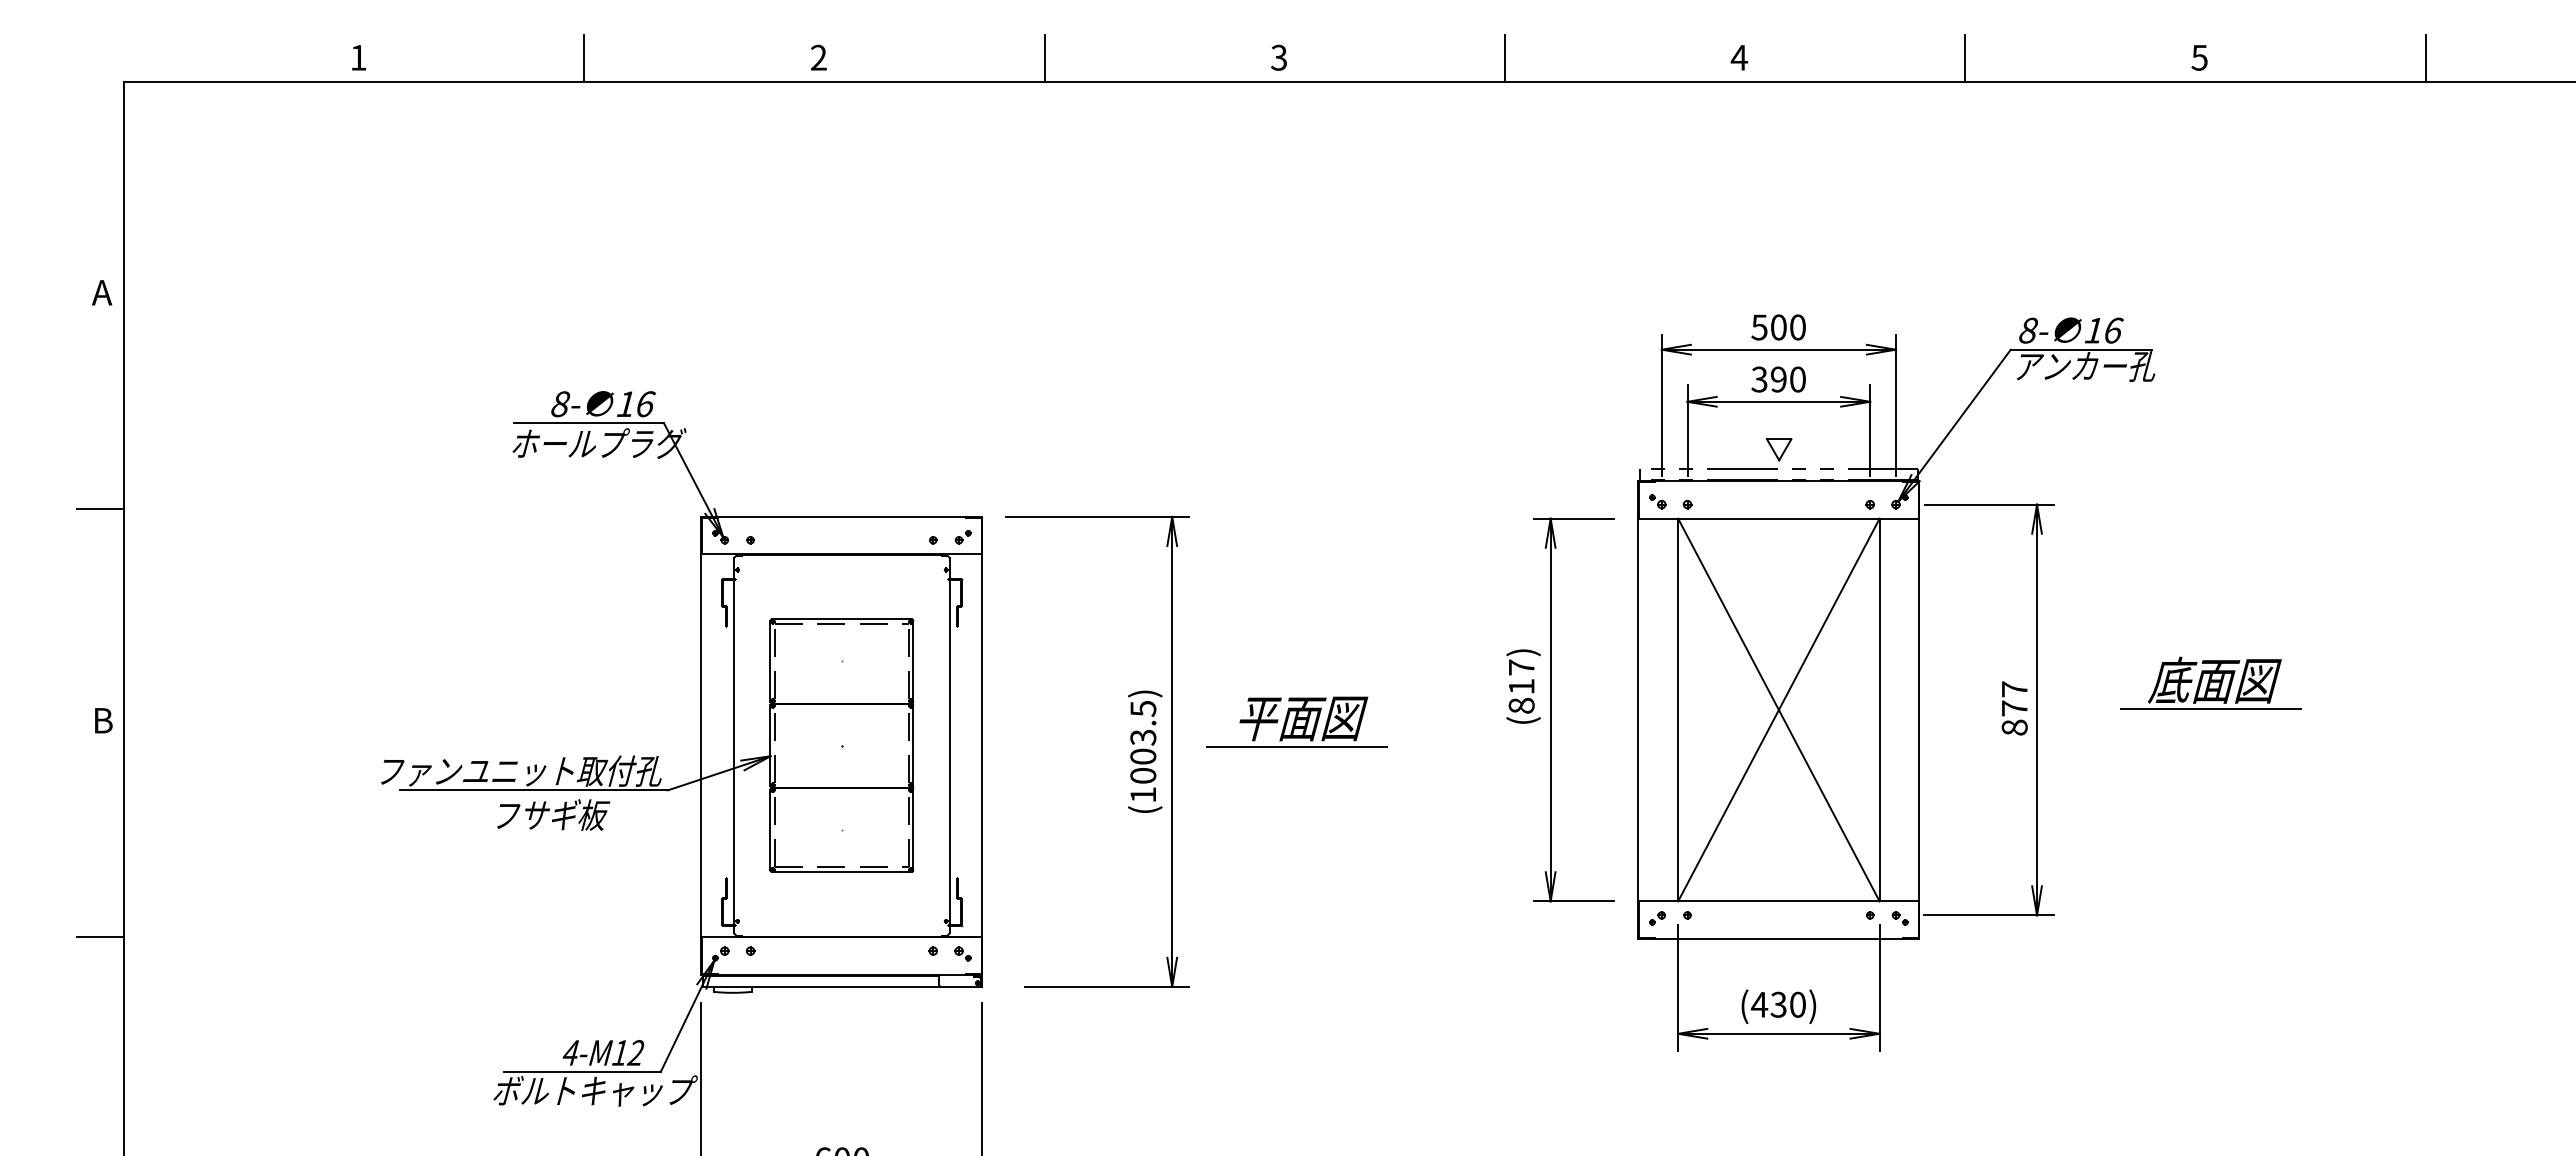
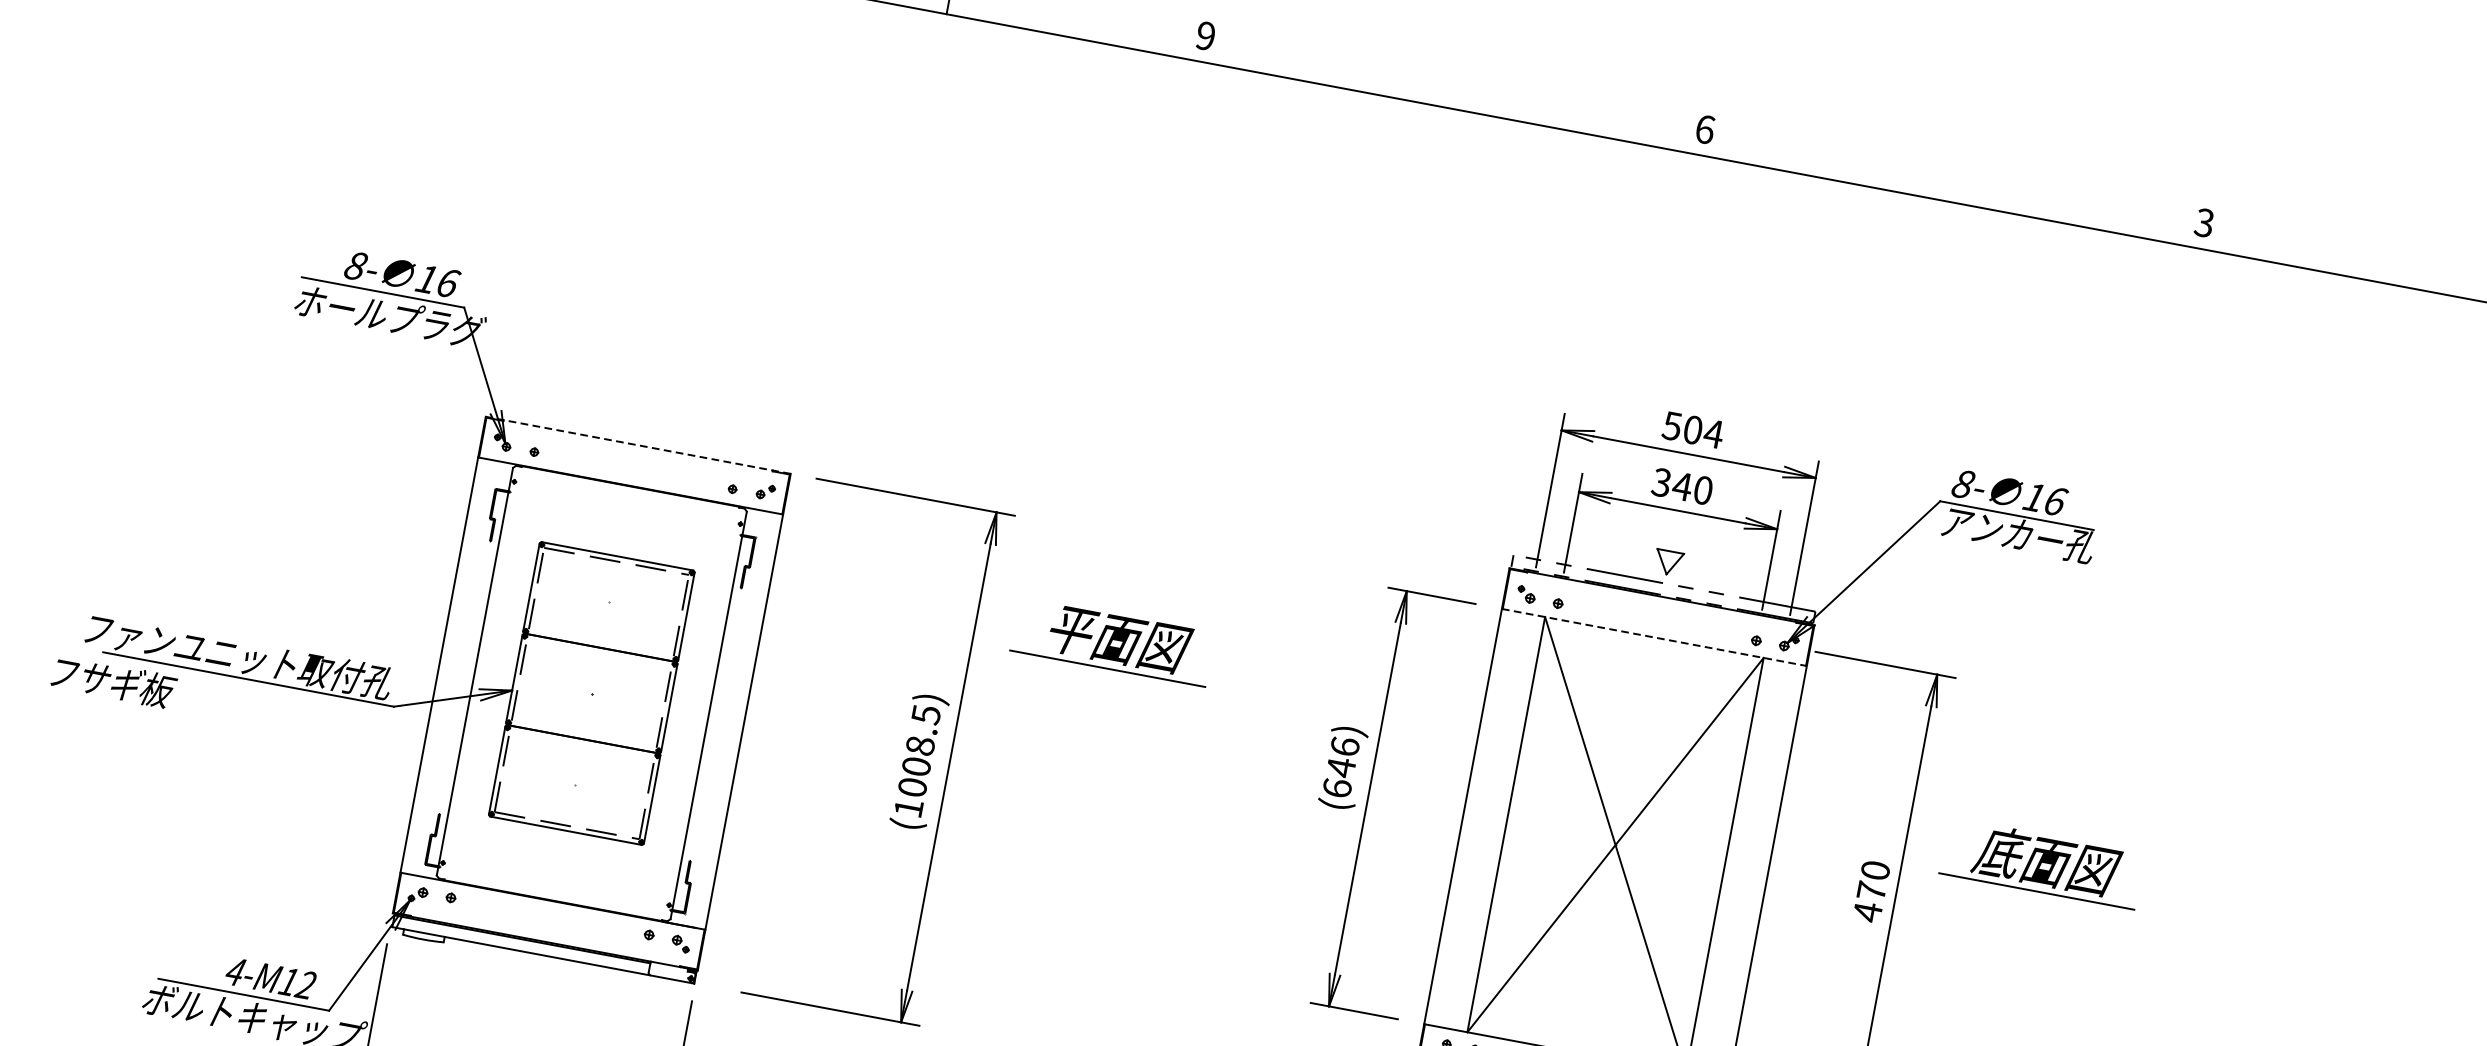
text: (1278, 57) -> (1205, 35), 3 -> 9
line: (1505, 57) -> (1451, 81), removed
text: (1738, 57) -> (1704, 129), 4 -> 6
line: (1965, 57) -> (1950, 175), removed
text: (2199, 57) -> (2204, 222), 5 -> 3
line: (2425, 57) -> (2449, 268), removed
text: (1797, 327) -> (1713, 433), 500 -> 504
text: (1778, 379) -> (1682, 486), 390 -> 340
line: (841, 516) -> (637, 444), solid -> dashed
line: (1778, 518) -> (1653, 637), solid -> dashed
part: (2210, 682) -> (2041, 862), moved
text: (1521, 686) -> (1341, 767), (817) -> (646)
text: (2014, 708) -> (1871, 891), 877 -> 470
part: (1296, 721) -> (1111, 641), moved
text: (1143, 737) -> (920, 745), (1003.5) -> (1008.5)
text: (553, 814) -> (114, 681), moved

